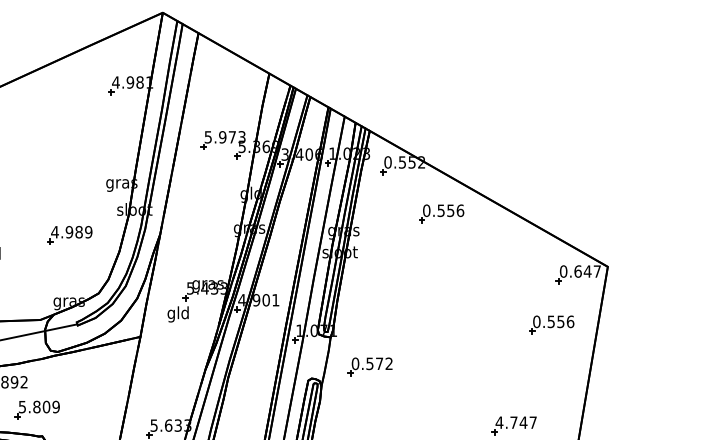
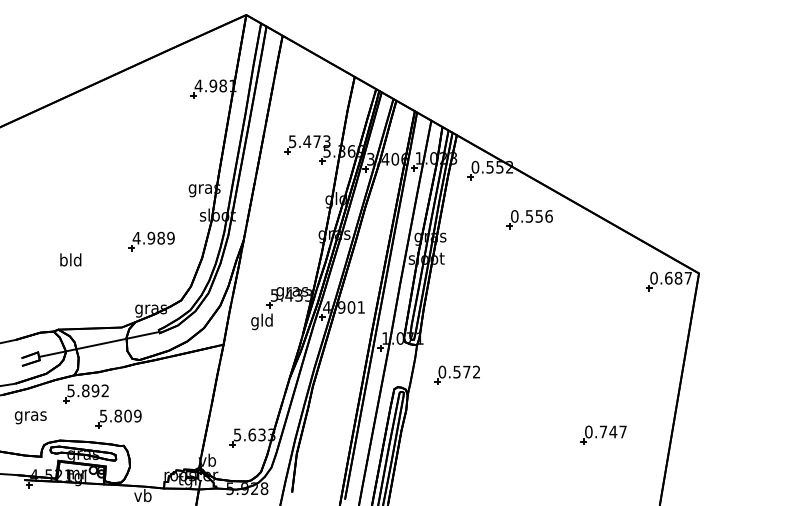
text: (222, 137) -> (307, 141), 5.973 -> 5.473
text: (587, 270) -> (678, 277), 0.647 -> 0.687
part: (551, 324) -> (641, 332), removed
text: (499, 422) -> (588, 431), 4.747 -> 0.747

